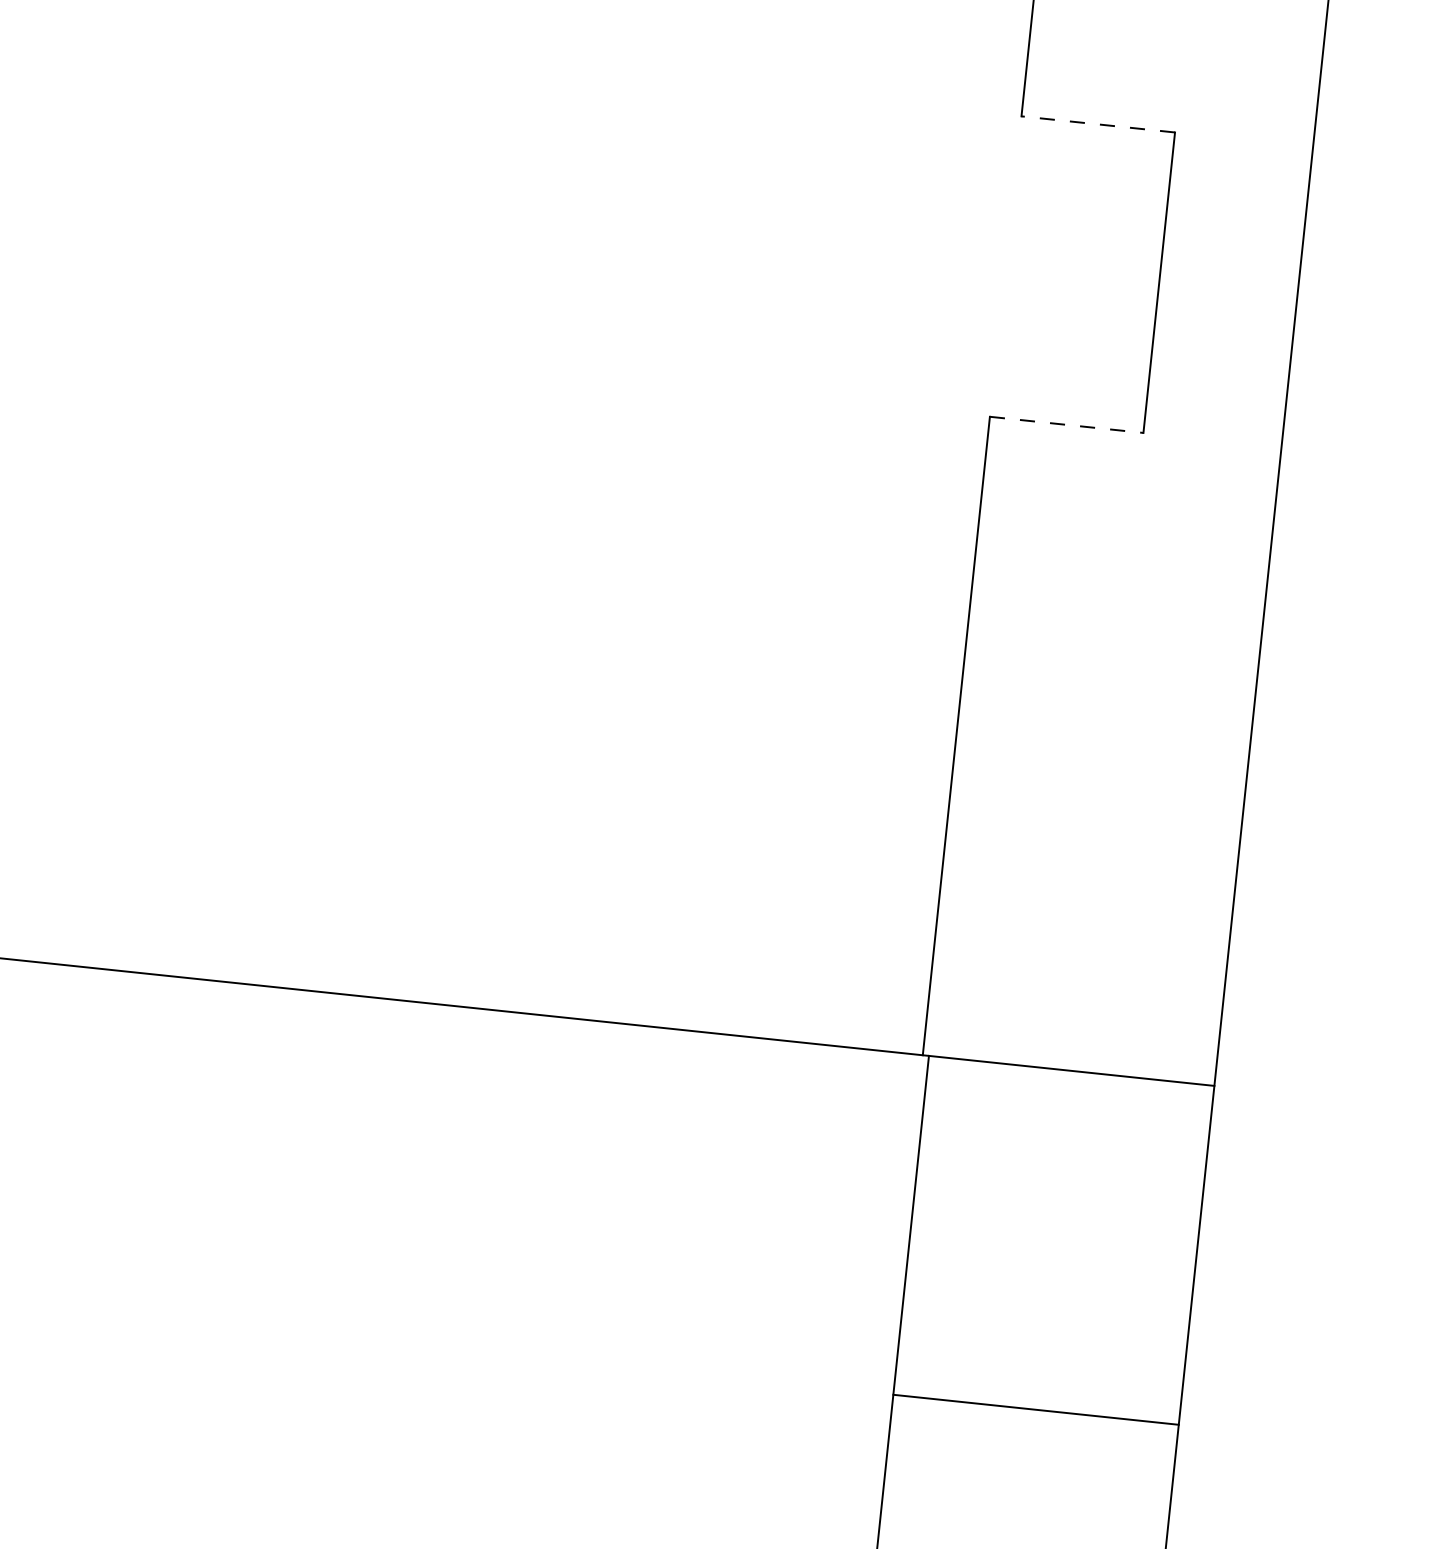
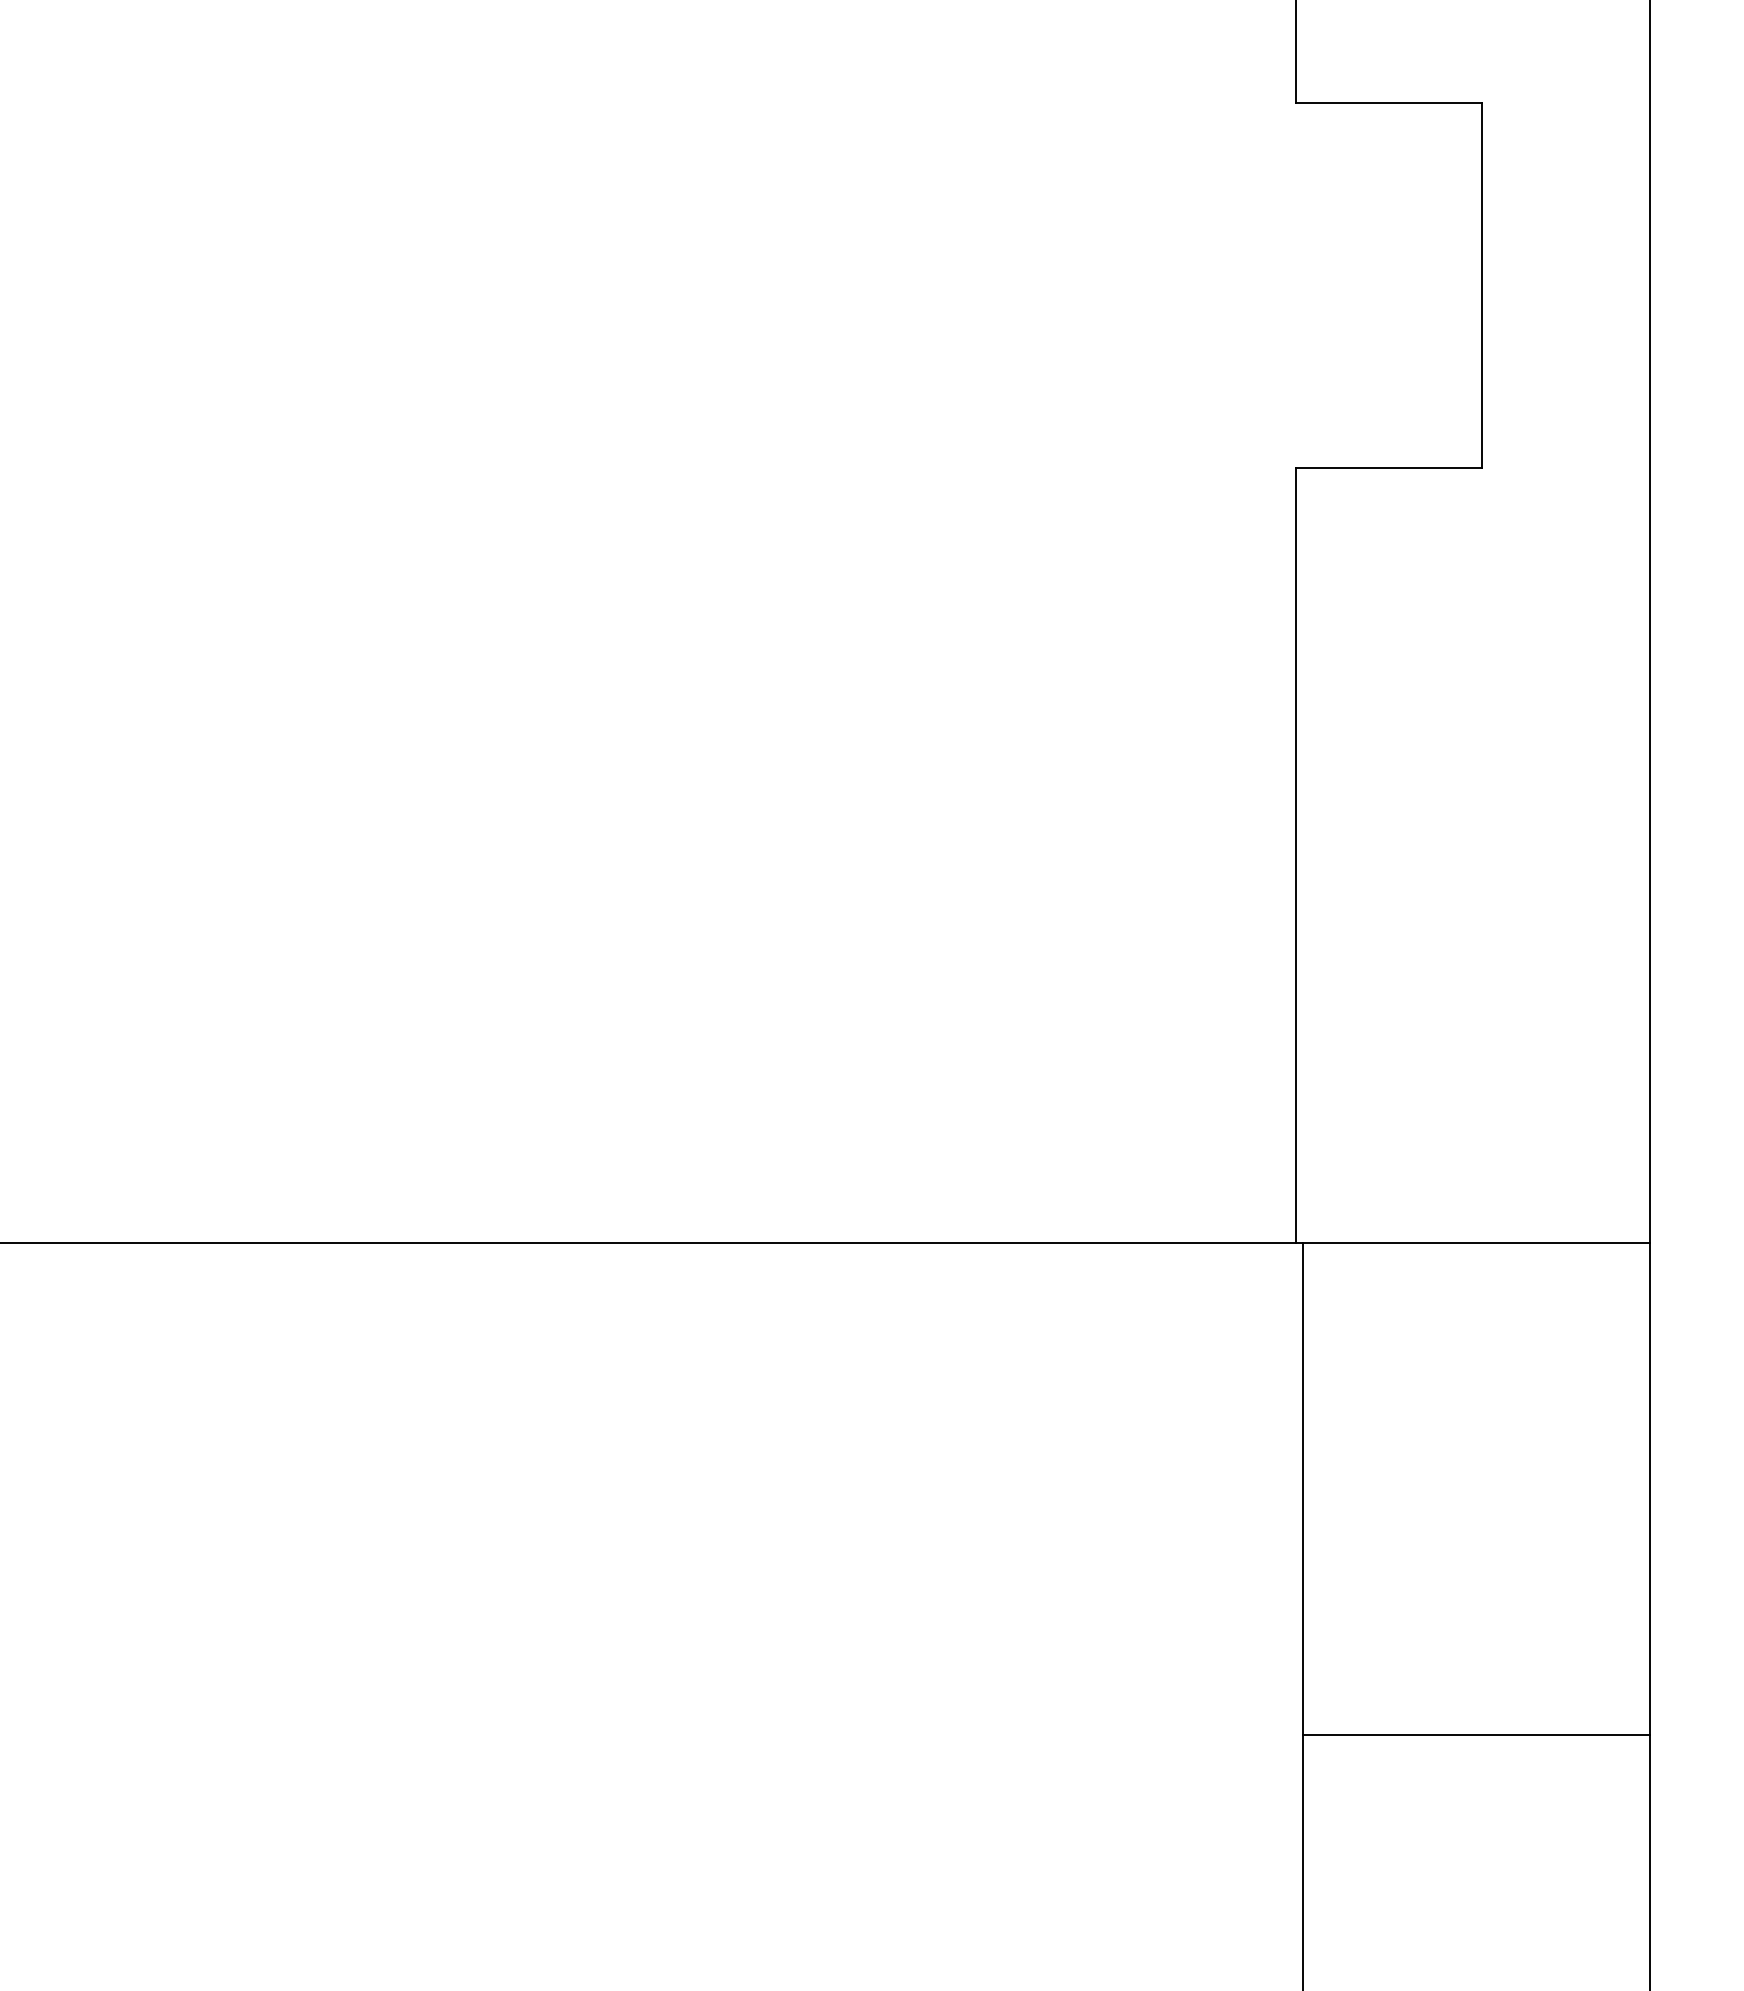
line: (1098, 124) -> (1388, 102), dashed -> solid
line: (1067, 424) -> (1389, 467), dashed -> solid
line: (1036, 1410) -> (1476, 1735), moved

